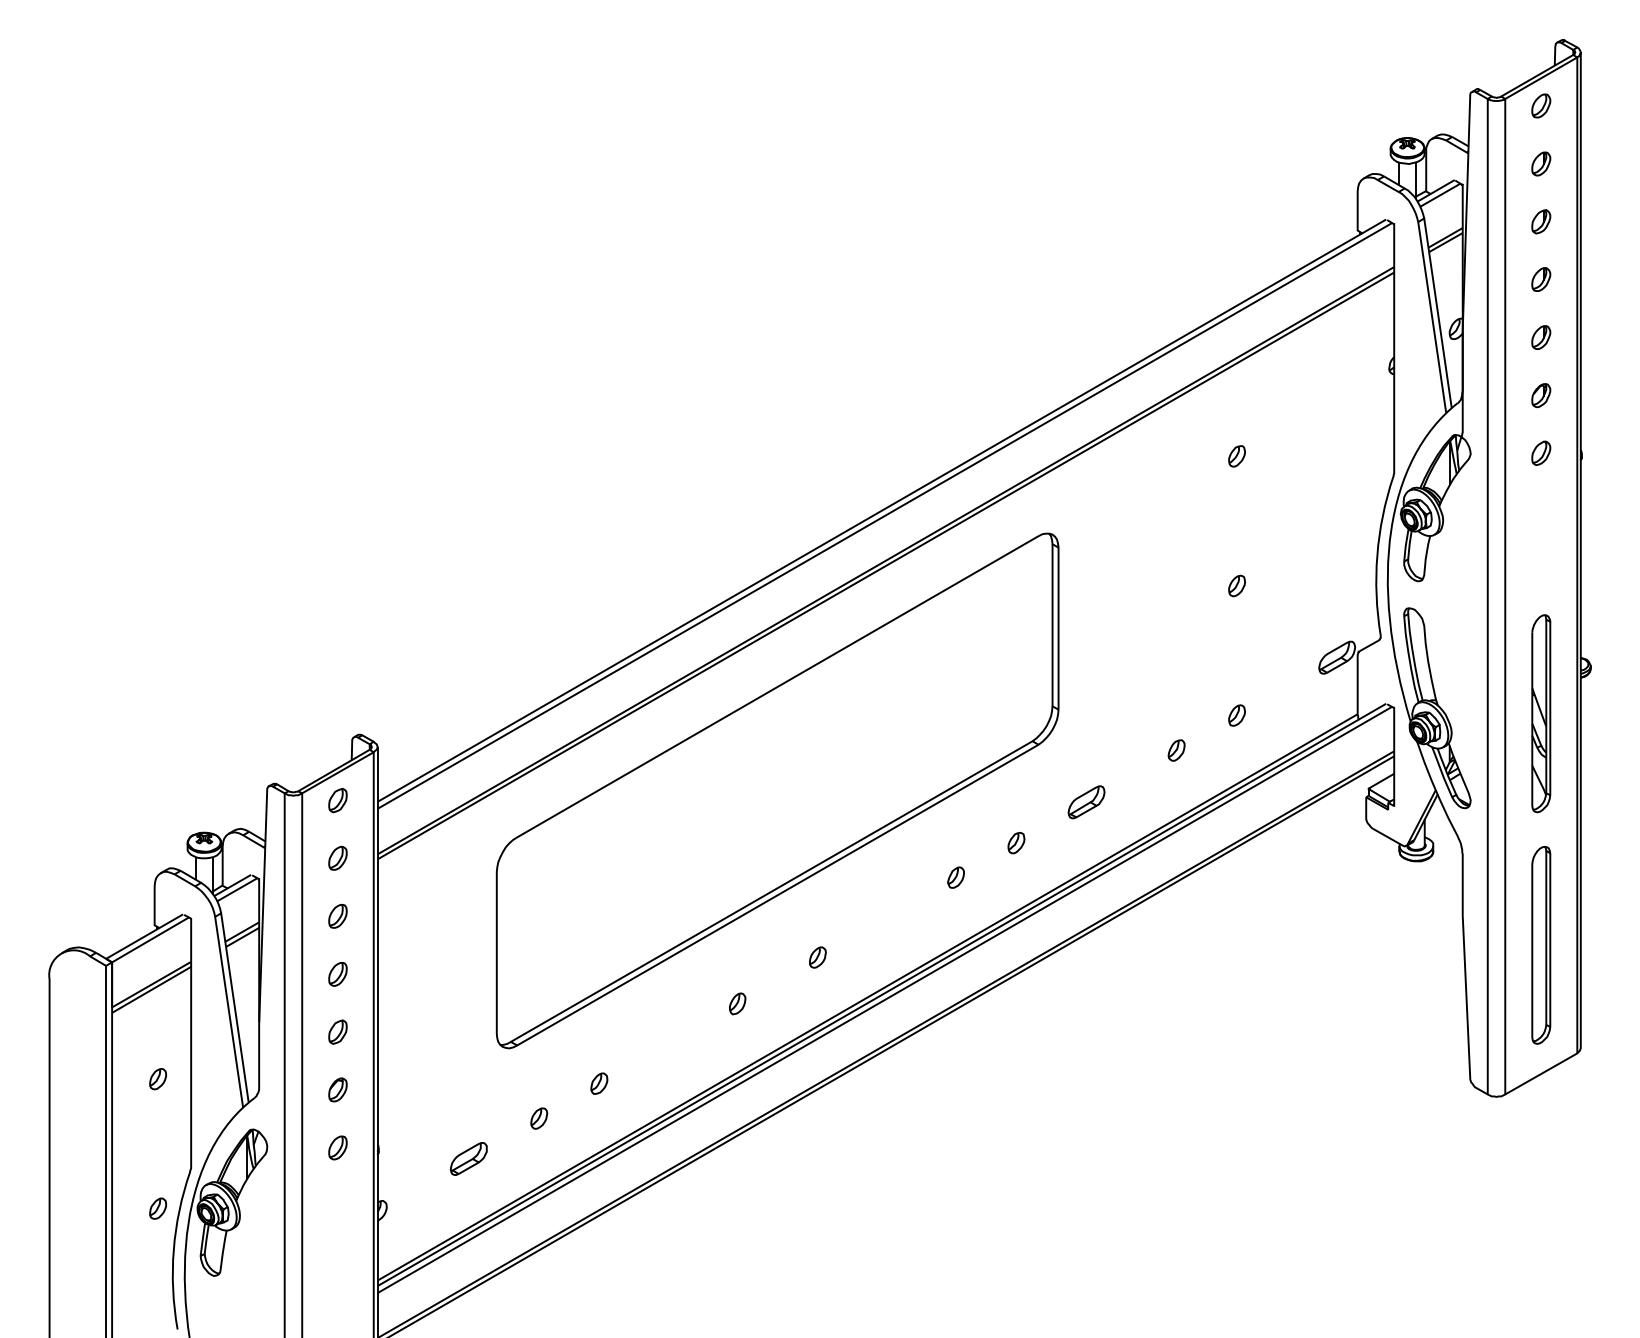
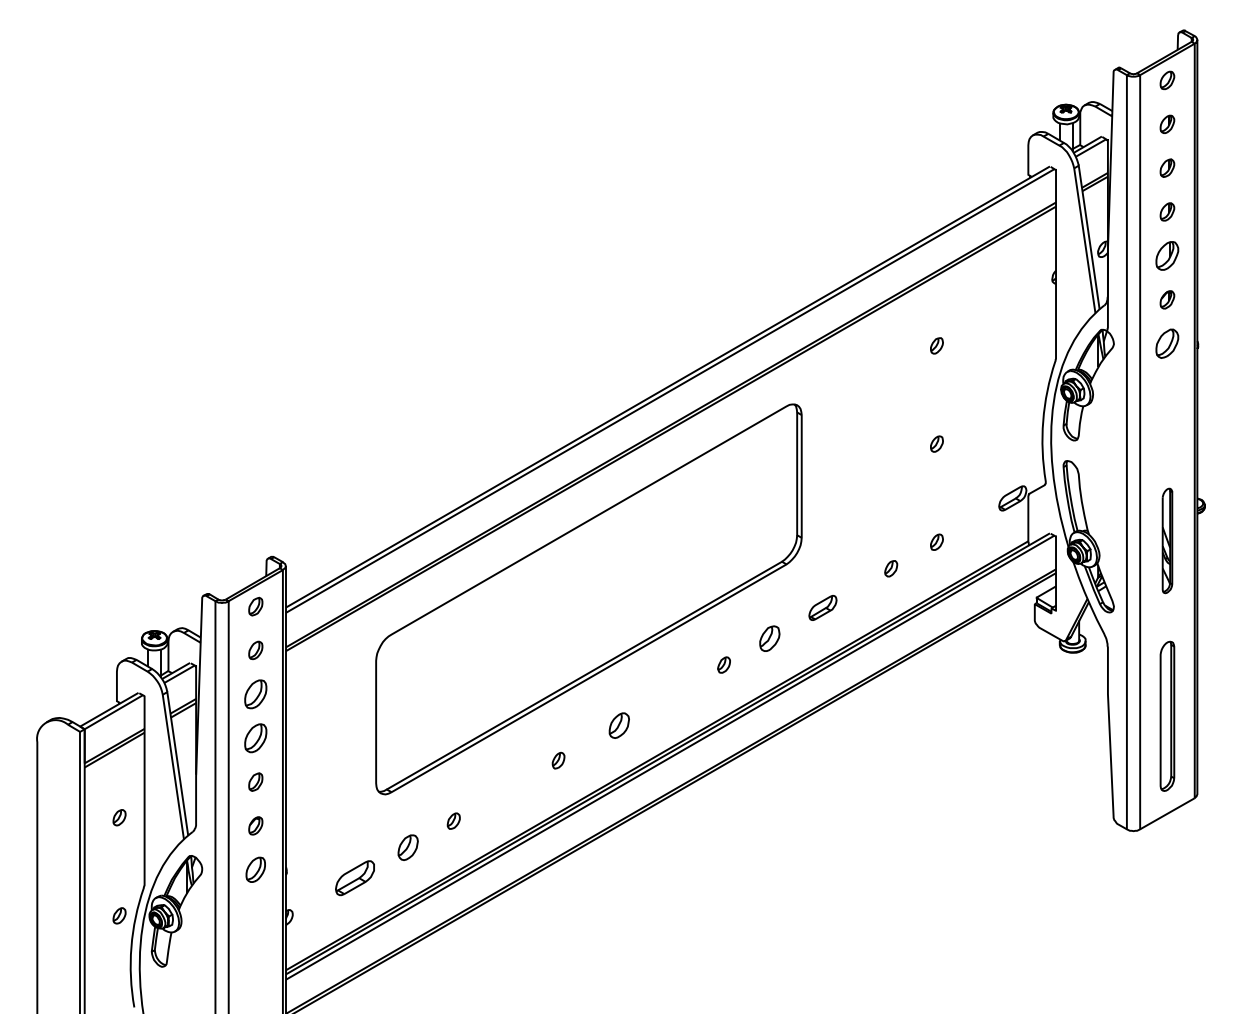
part: (1541, 337) -> (1167, 255), size x1.6
part: (1541, 452) -> (1167, 342), size x1.6
part: (1541, 713) -> (1167, 540), size x0.7
part: (1016, 843) -> (769, 639), size x1.6
part: (337, 916) -> (255, 694), size x1.6
part: (817, 957) -> (619, 725), size x1.6
part: (337, 974) -> (255, 738), size x1.6
part: (539, 1118) -> (408, 847), size x1.6
part: (337, 1147) -> (255, 869), size x1.4
part: (468, 1158) -> (354, 877), size x1.4

